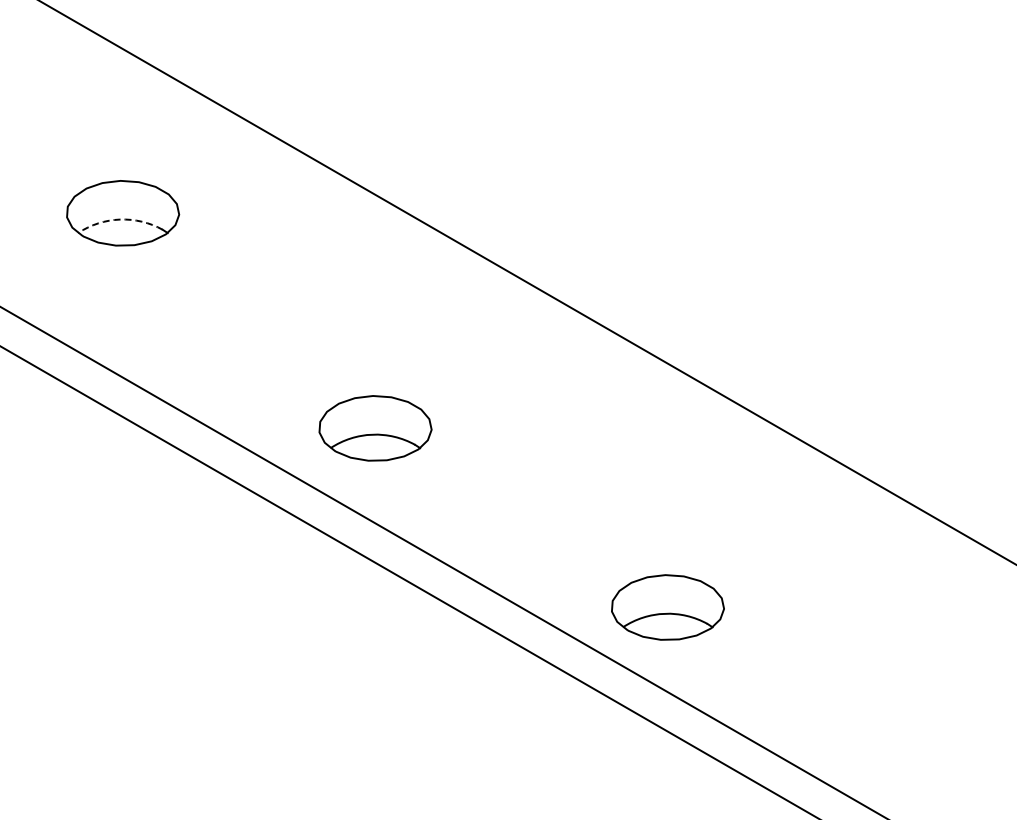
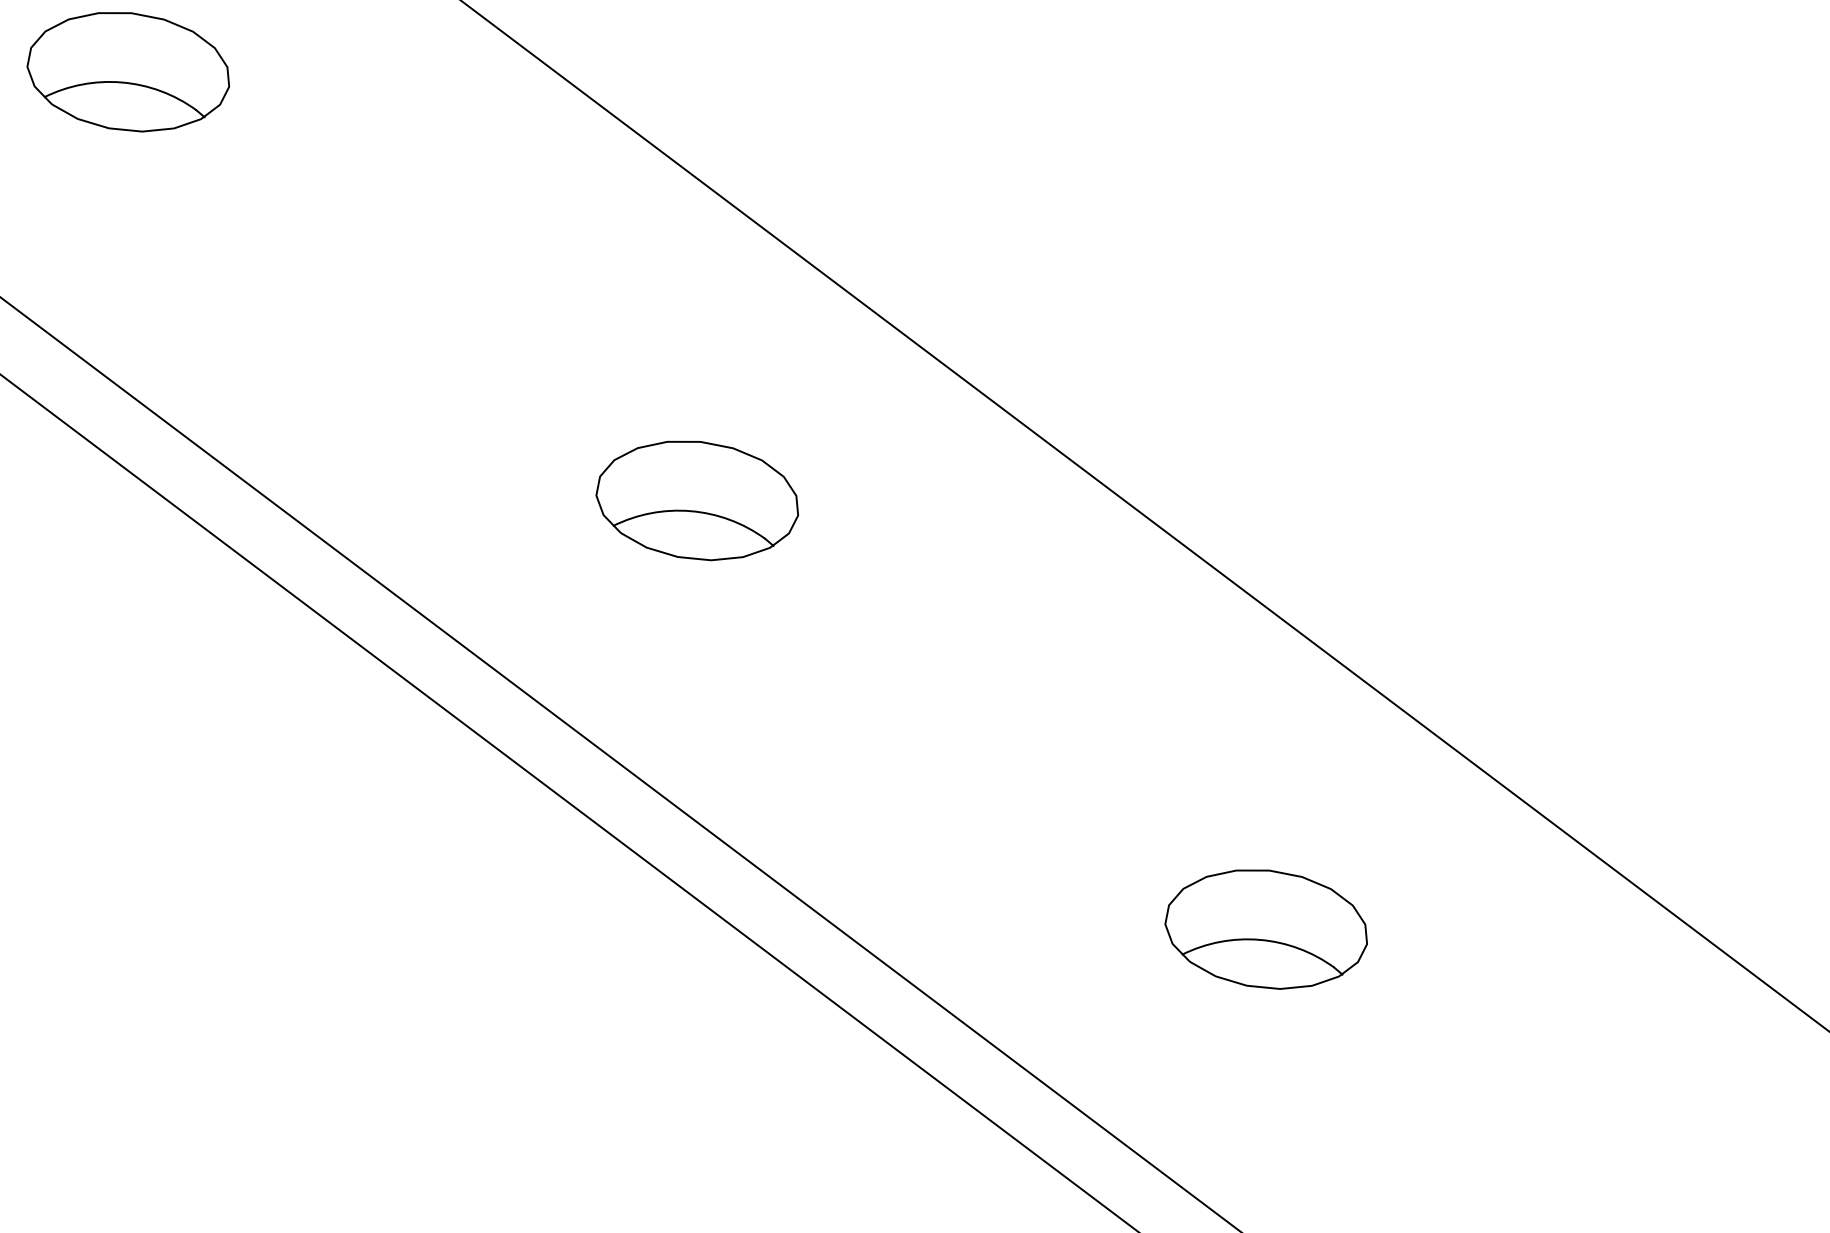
arc: (120, 219) -> (122, 82), dashed -> solid
part: (375, 428) -> (697, 500), moved
part: (667, 607) -> (1265, 929), moved

